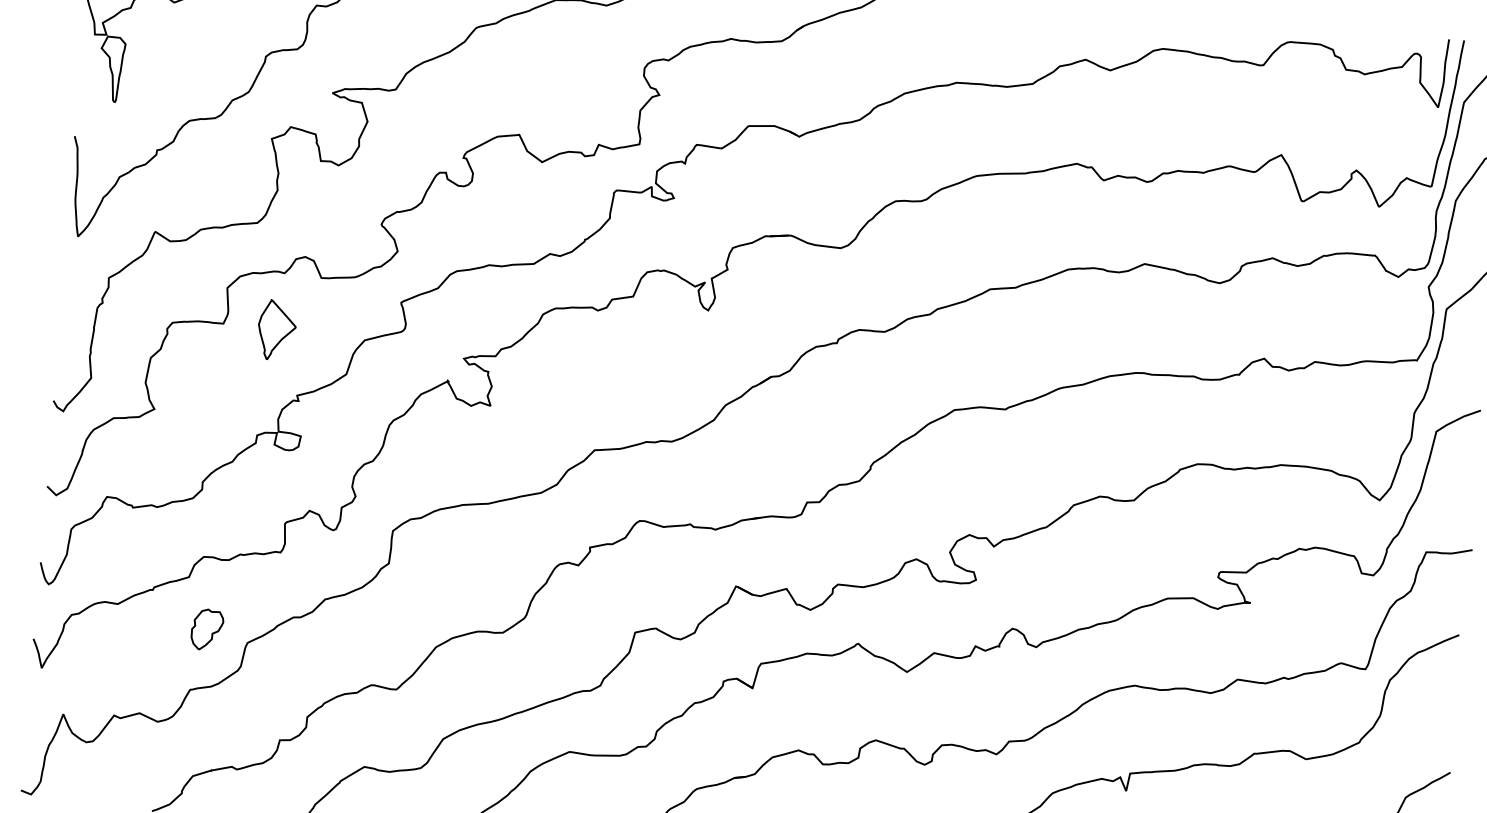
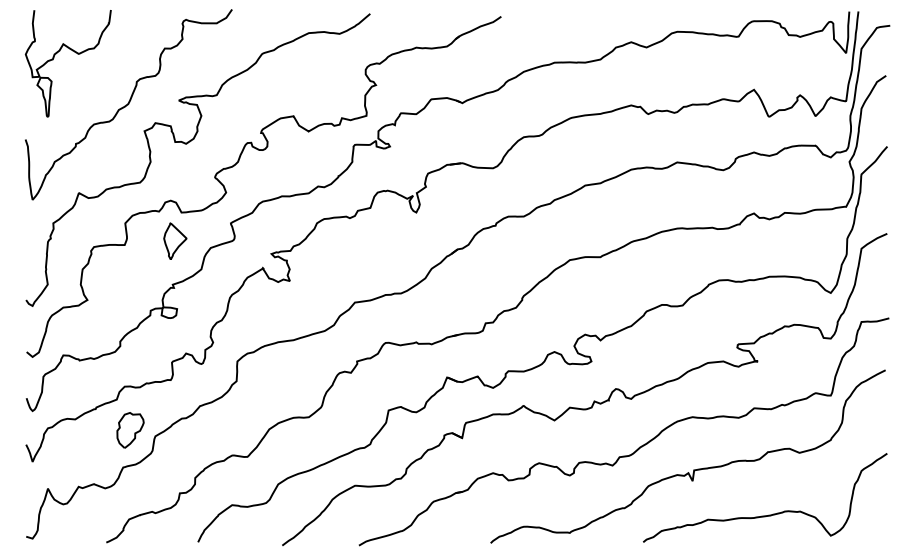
part: (277, 328) -> (175, 240), moved
part: (207, 629) -> (130, 430), size x1.43

